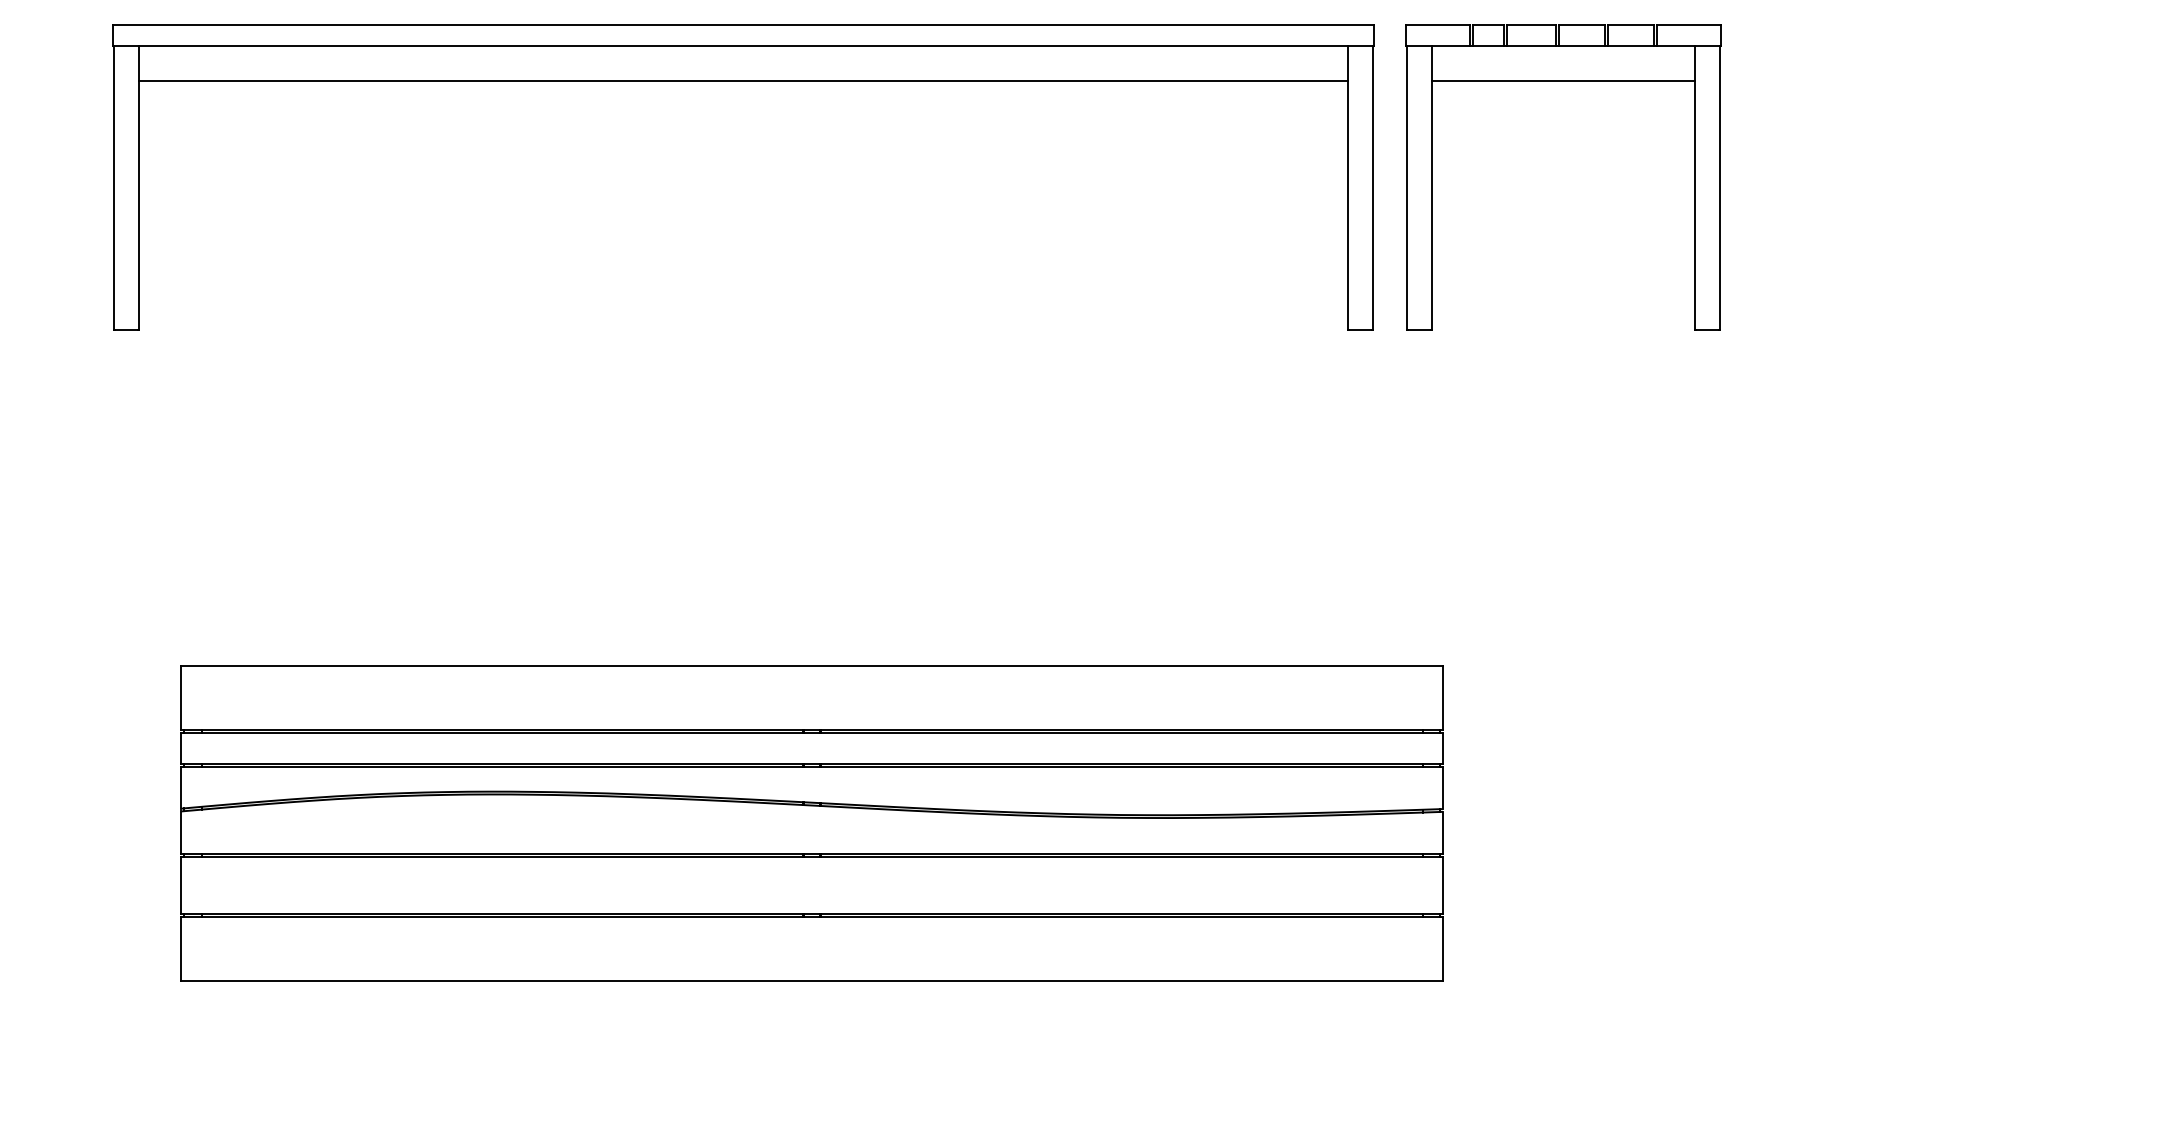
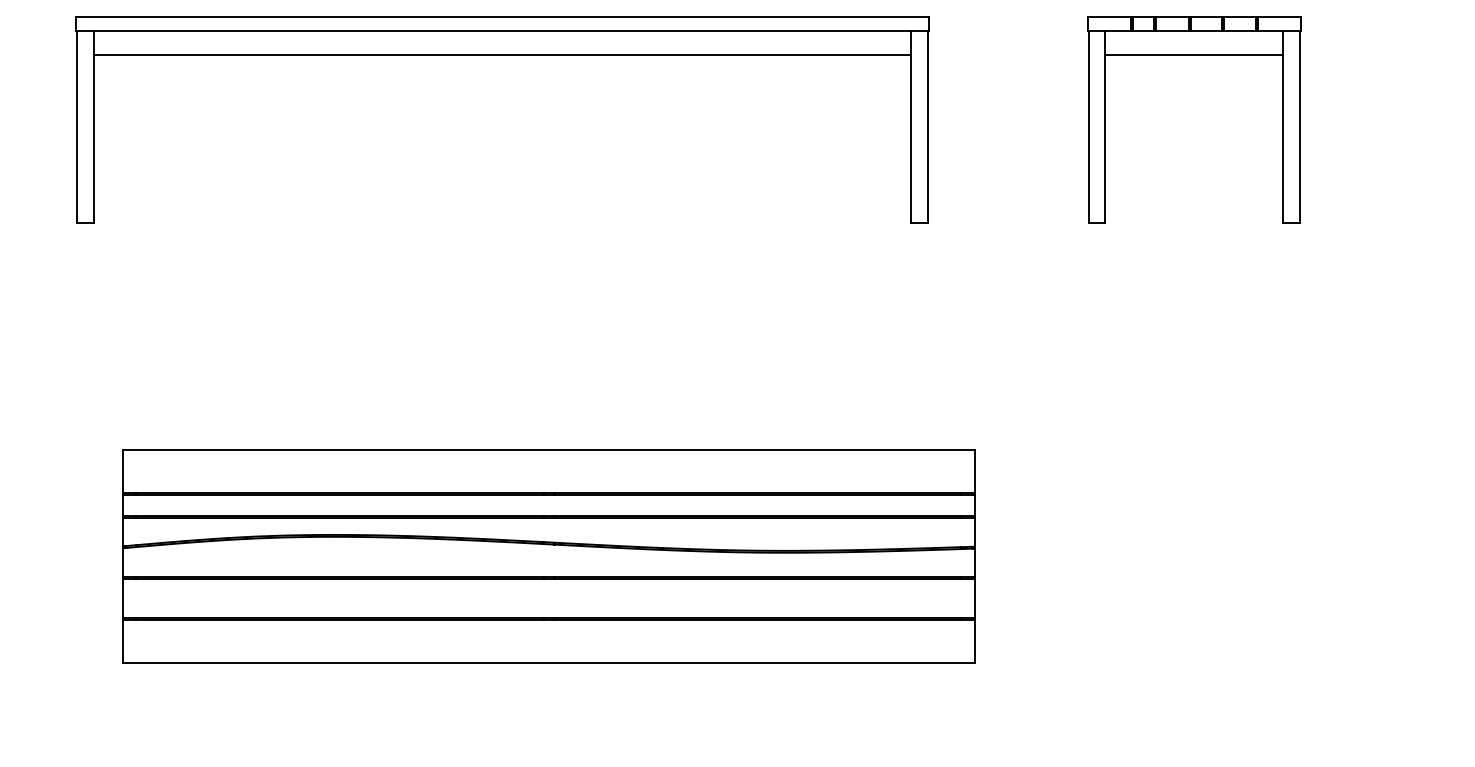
part: (1563, 81) -> (1194, 55), moved

